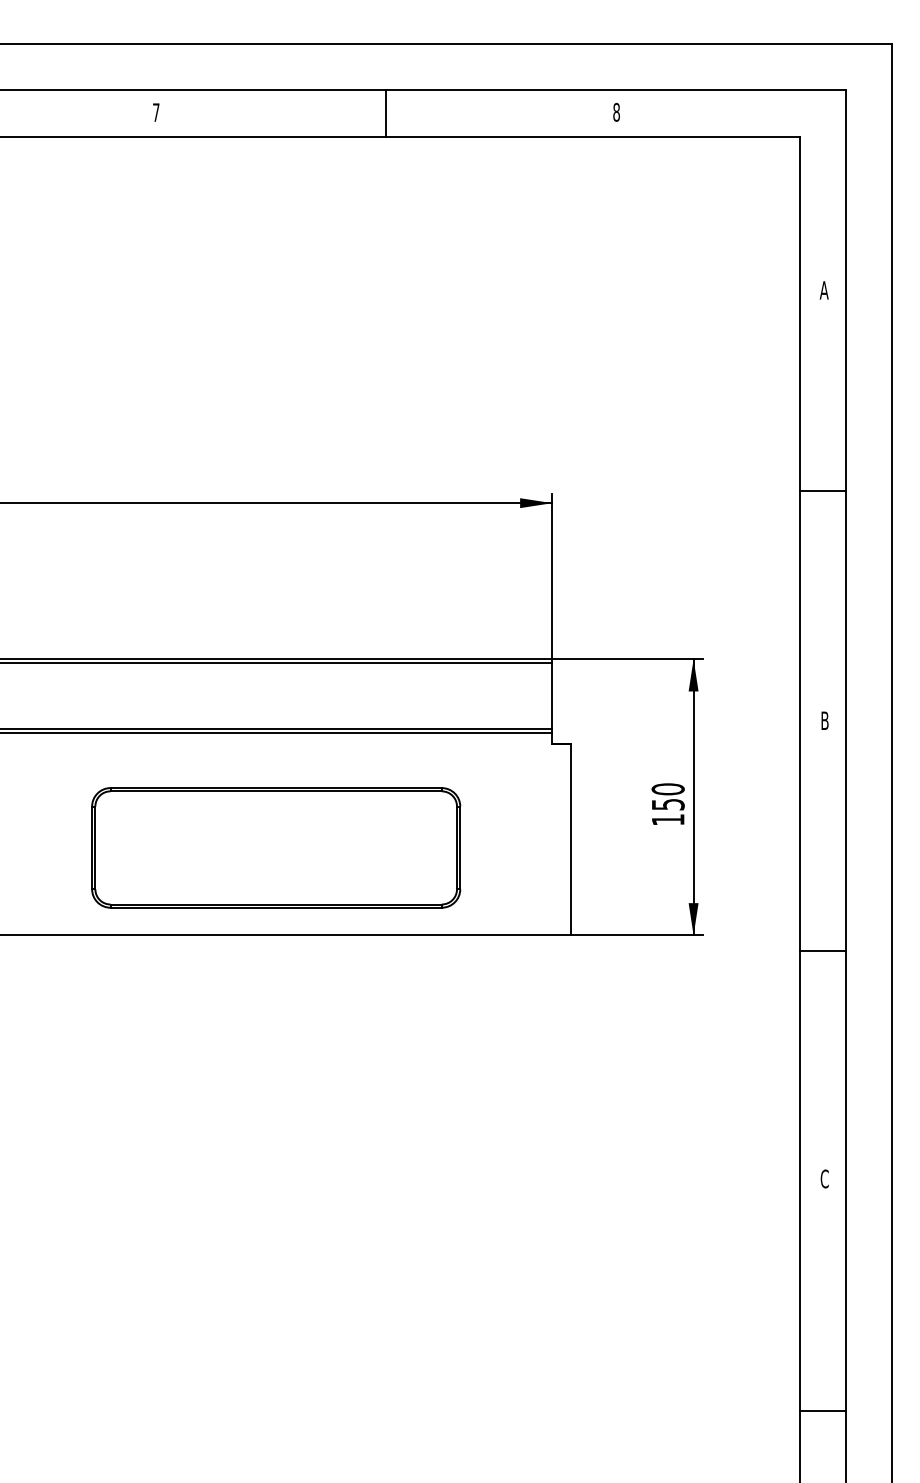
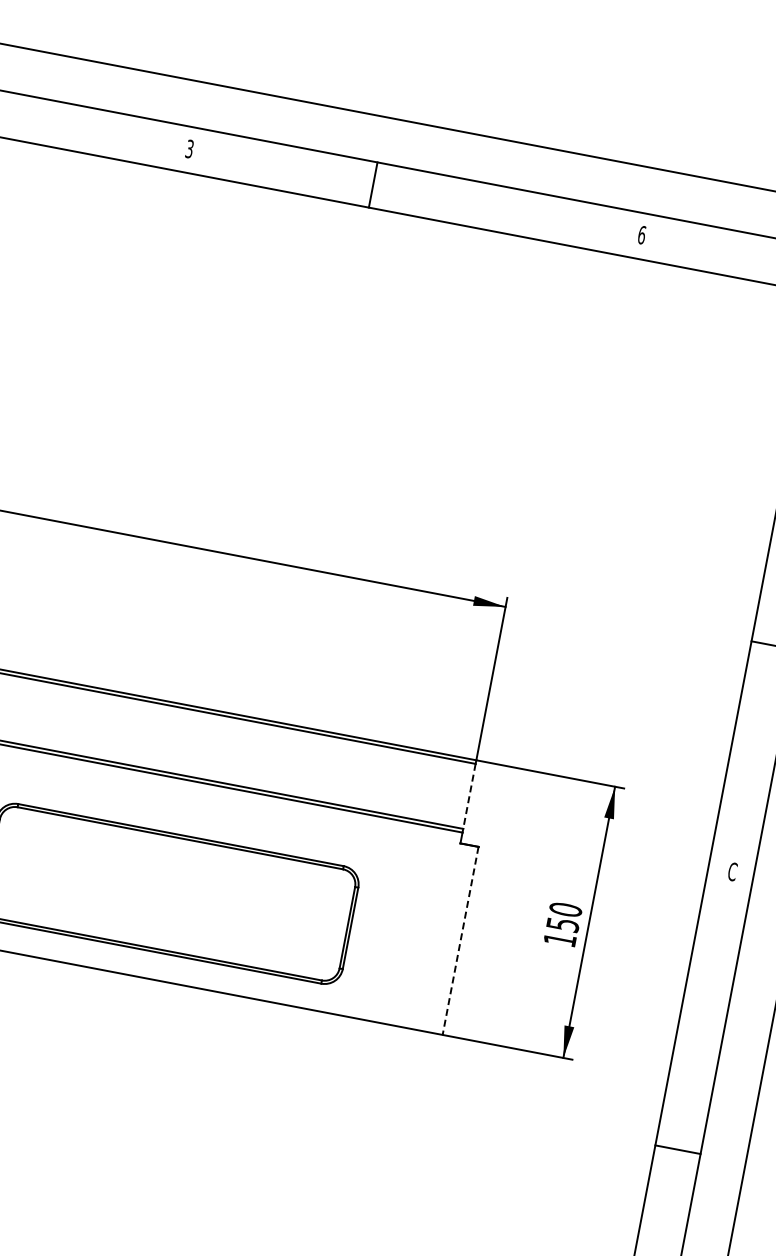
text: (616, 111) -> (642, 234), 8 -> 6
text: (156, 112) -> (189, 149), 7 -> 3
line: (386, 113) -> (373, 185), moved
line: (552, 696) -> (469, 796), solid -> dashed
text: (824, 720) -> (732, 871), B -> C
line: (570, 839) -> (460, 940), solid -> dashed
line: (823, 951) -> (678, 1150), moved

